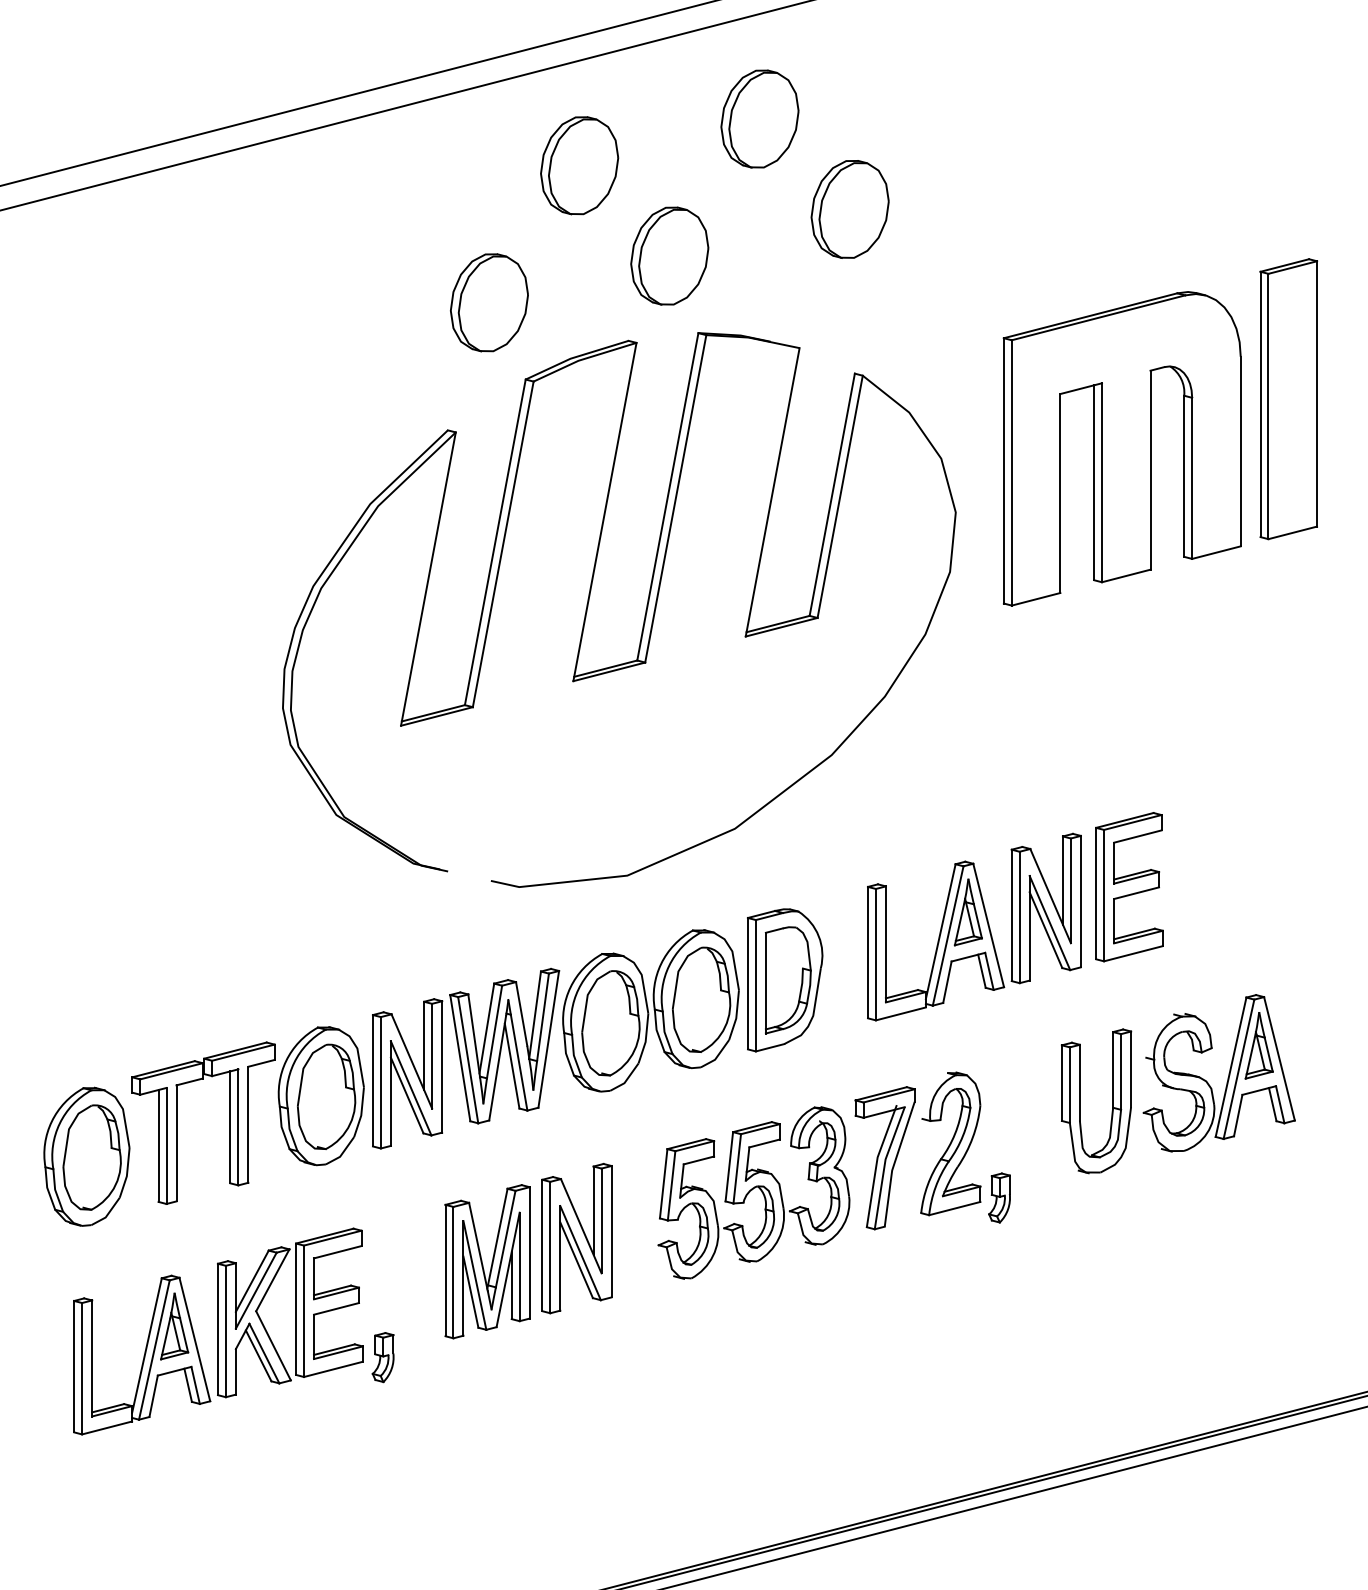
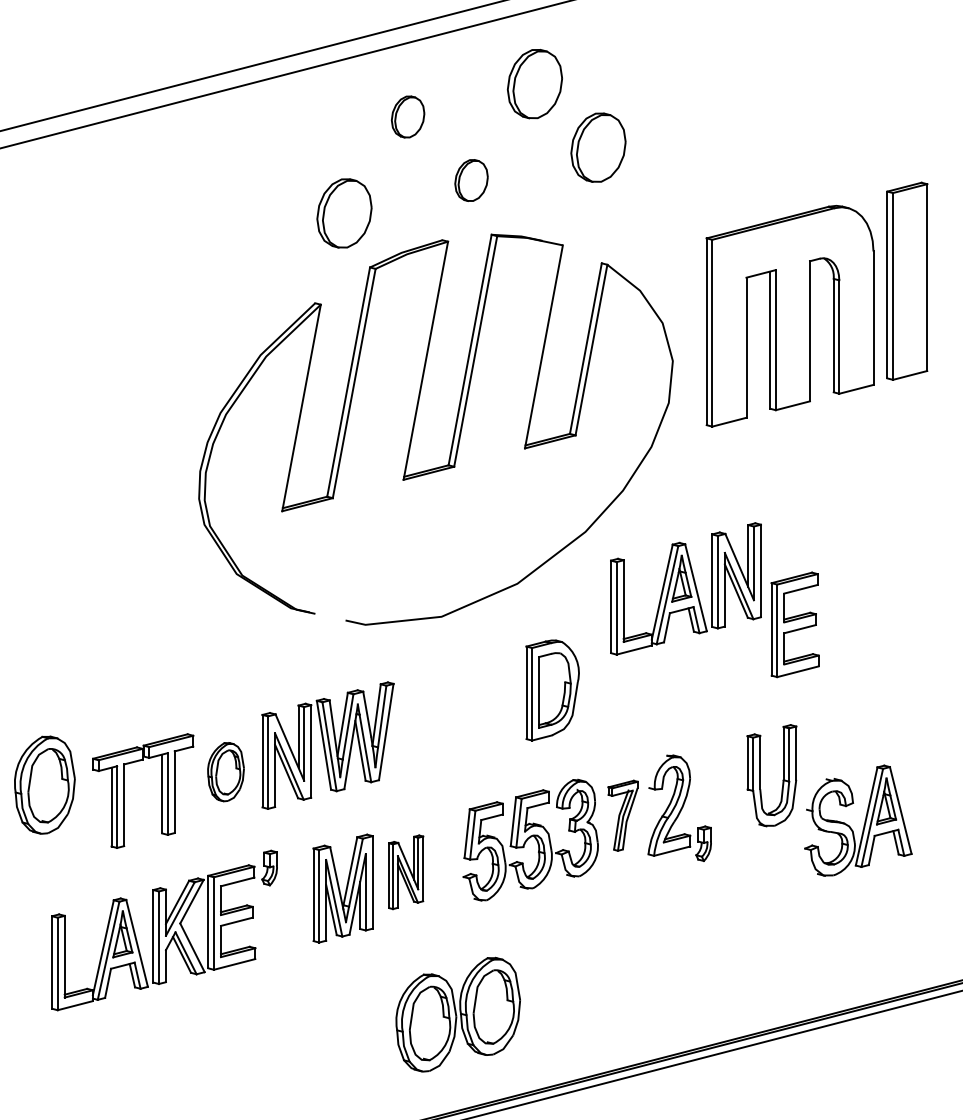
part: (579, 165) -> (407, 116), size x0.6
part: (669, 255) -> (471, 180), size x0.6
part: (974, 926) -> (686, 588), moved
part: (650, 1010) -> (457, 1014), moved
part: (1227, 1077) -> (864, 823), moved
part: (320, 1096) -> (225, 772), size x0.6
part: (86, 1156) -> (44, 784), moved
part: (884, 1158) -> (622, 815), size x0.7
part: (576, 1238) -> (405, 872), size x0.7
part: (382, 1357) -> (269, 868), moved

